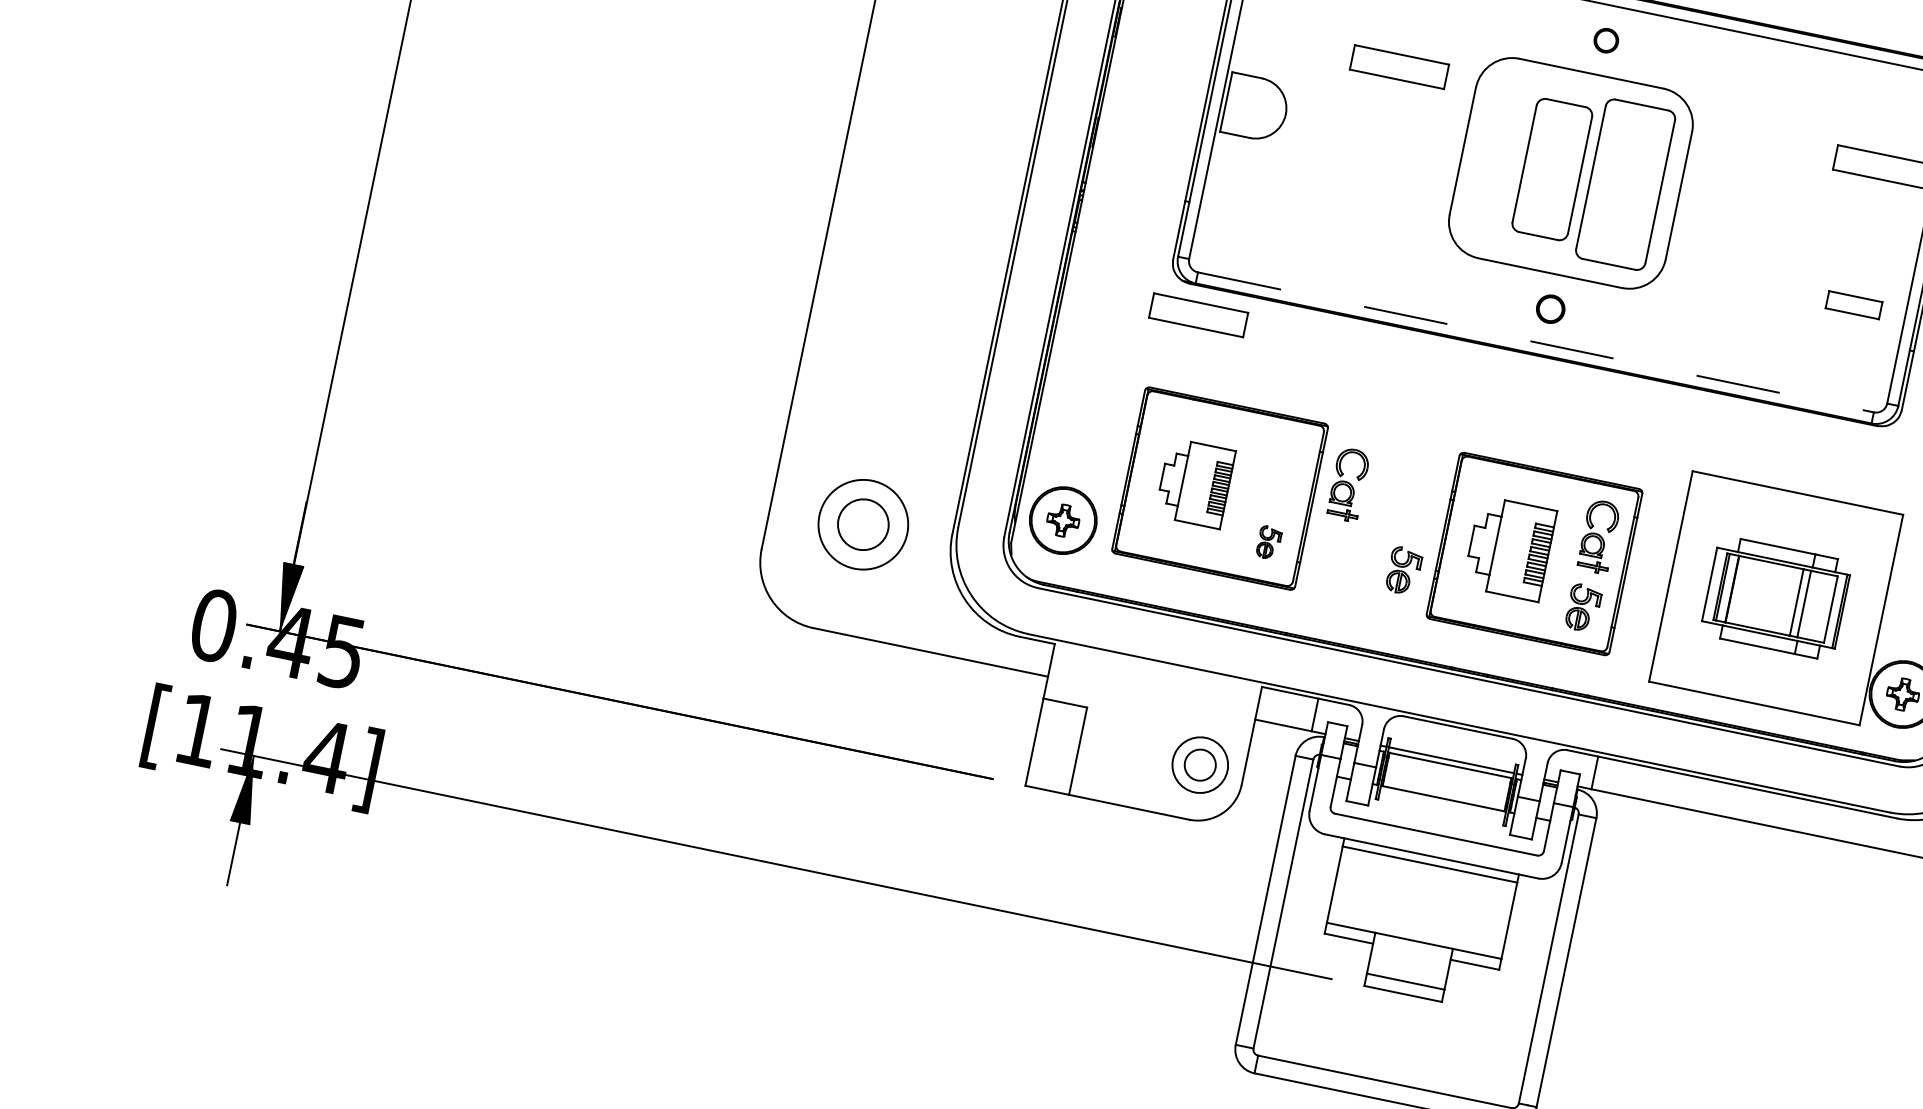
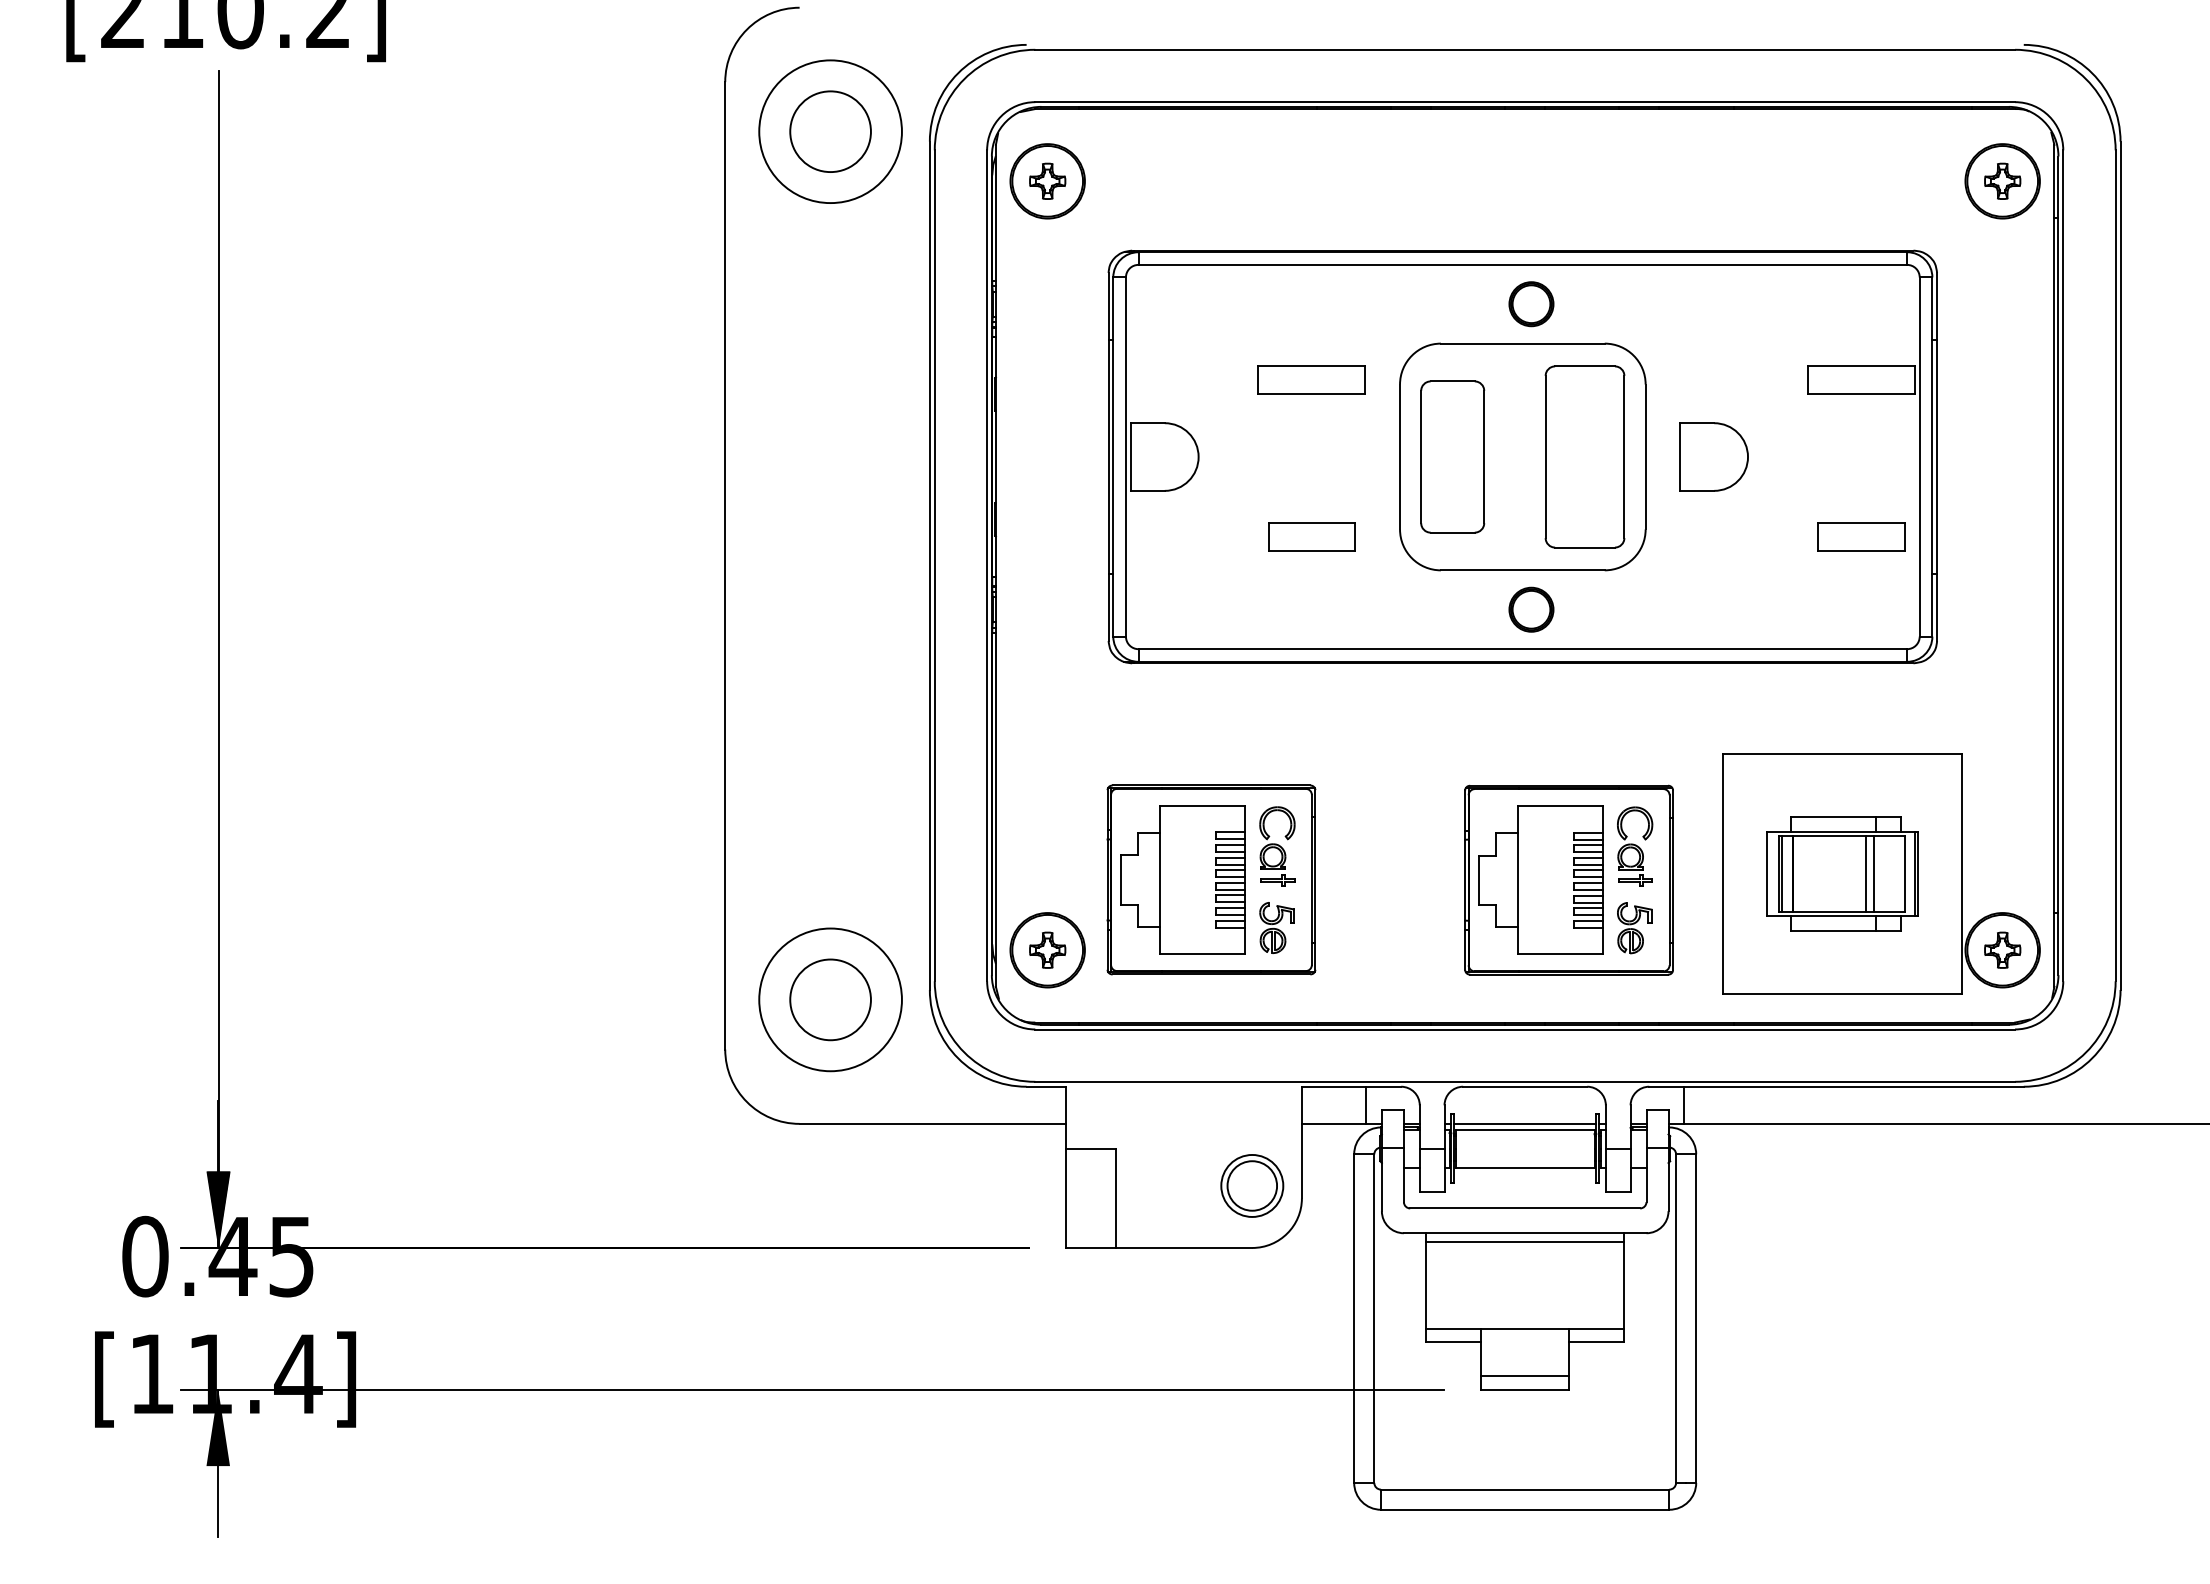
part: (1606, 40) -> (1531, 304), size x1.67
part: (1552, 169) -> (1452, 456), moved
part: (1370, 204) -> (1311, 536), added
part: (1738, 207) -> (1713, 456), added
part: (1854, 304) -> (1861, 536), size x1.43
part: (1550, 309) -> (1531, 609), size x1.43
part: (1198, 314) -> (1148, 695), removed
line: (1536, 342) -> (1523, 649), dashed -> solid
part: (1194, 482) -> (1182, 879), size x1.67
part: (1348, 484) -> (1277, 846), moved
circle: (863, 524) -> (830, 999), size x1.43
circle: (863, 524) -> (830, 999), size x1.43
part: (1268, 542) -> (1276, 927), size x1.43
part: (1509, 548) -> (1540, 879), size x1.43
part: (1403, 571) -> (1430, 928), removed
circle: (1200, 764) -> (1252, 1185), size x1.43

